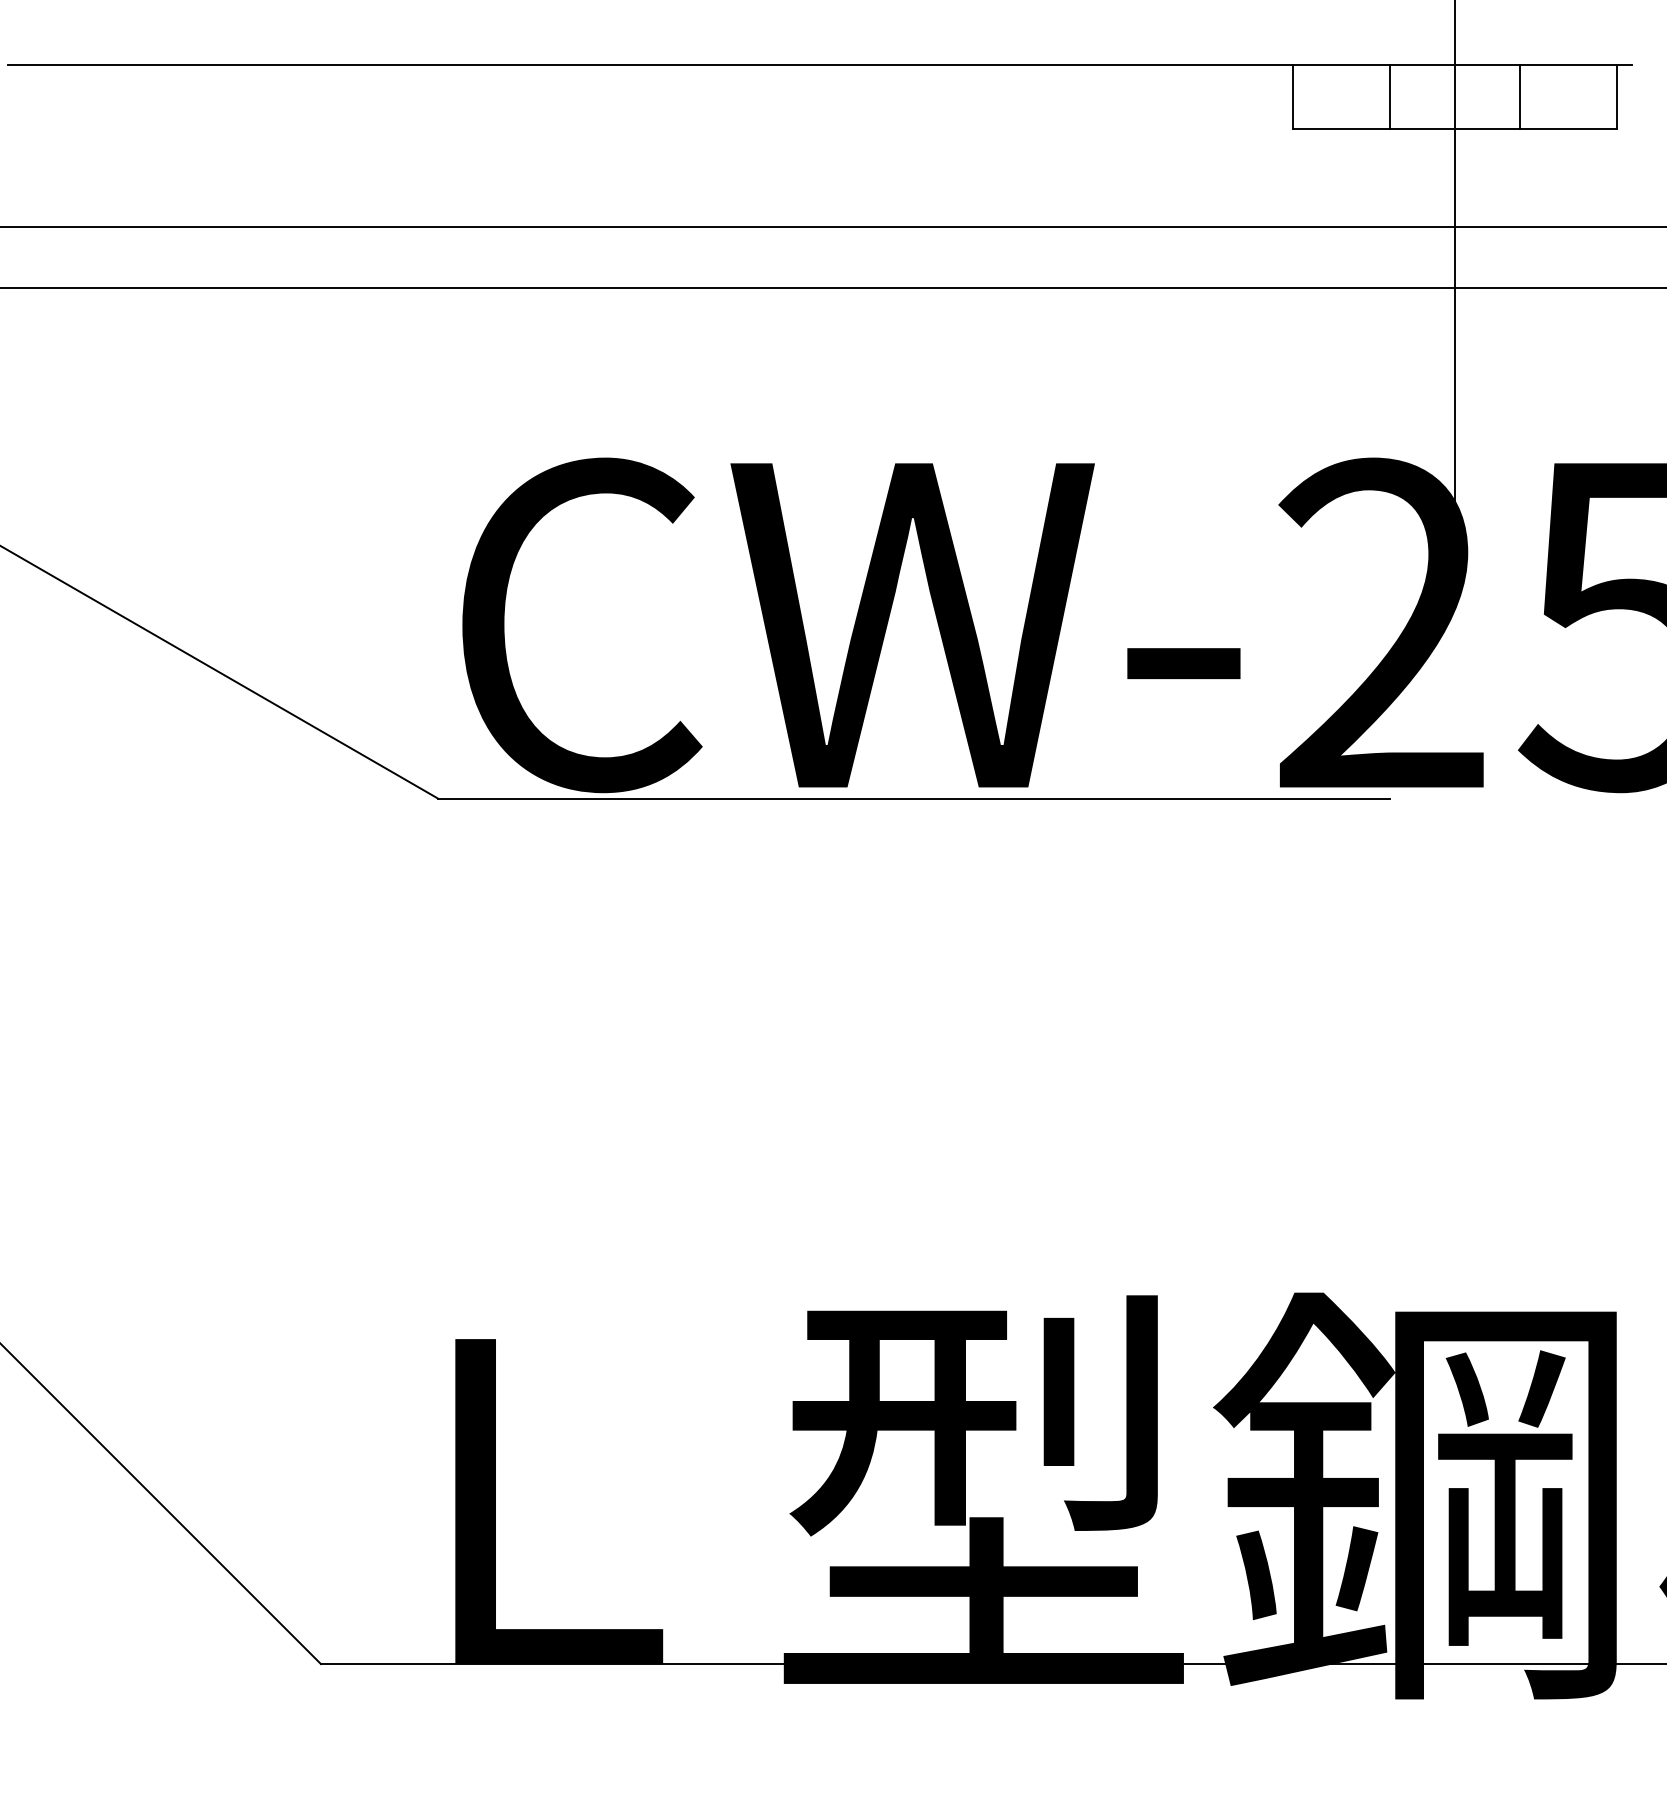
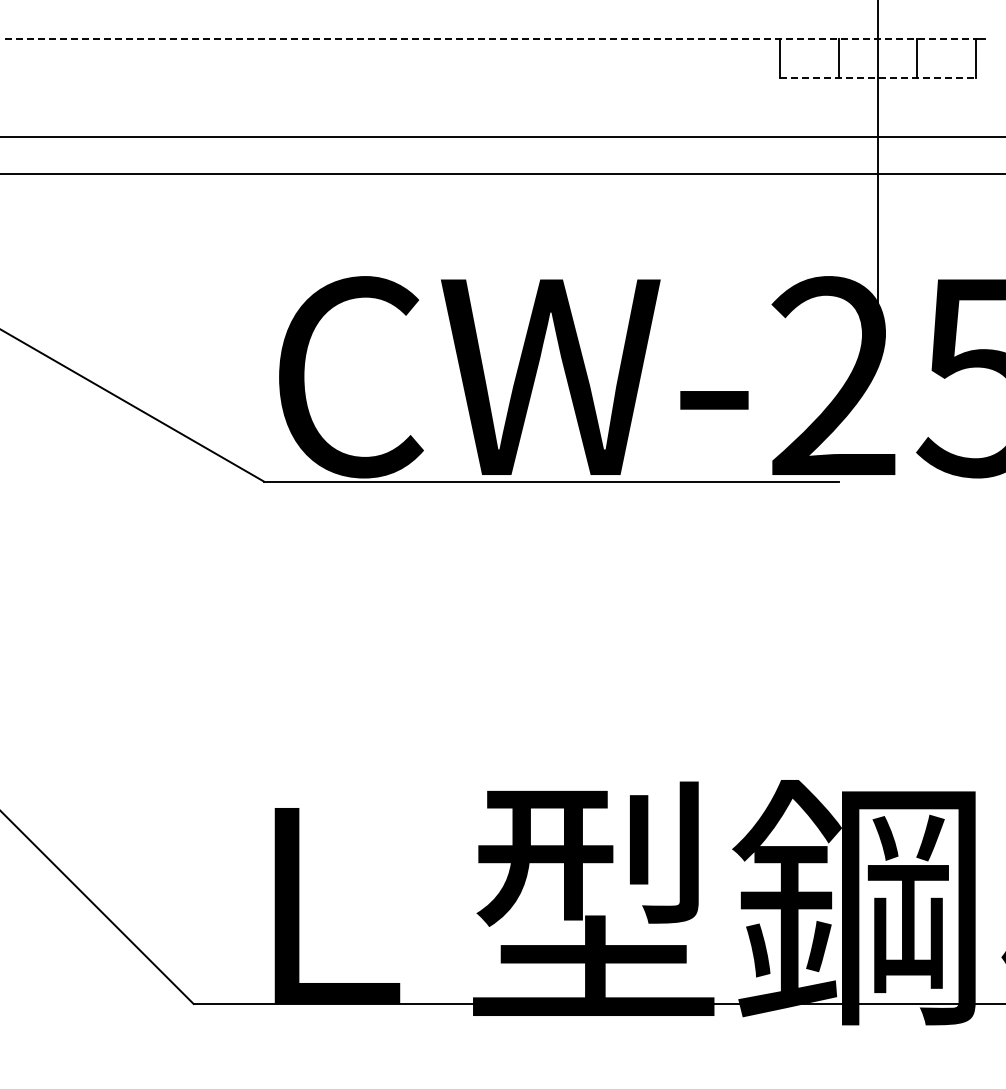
line: (812, 63) -> (490, 38), solid -> dashed
line: (1455, 130) -> (878, 78), solid -> dashed

